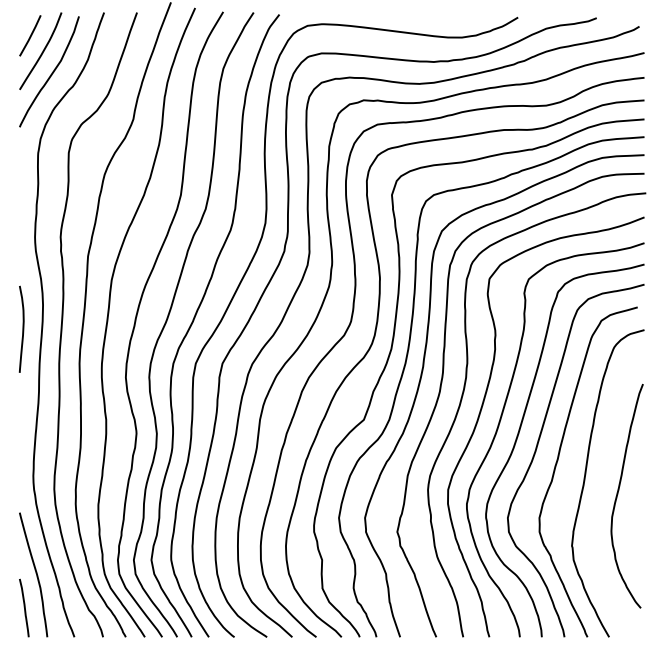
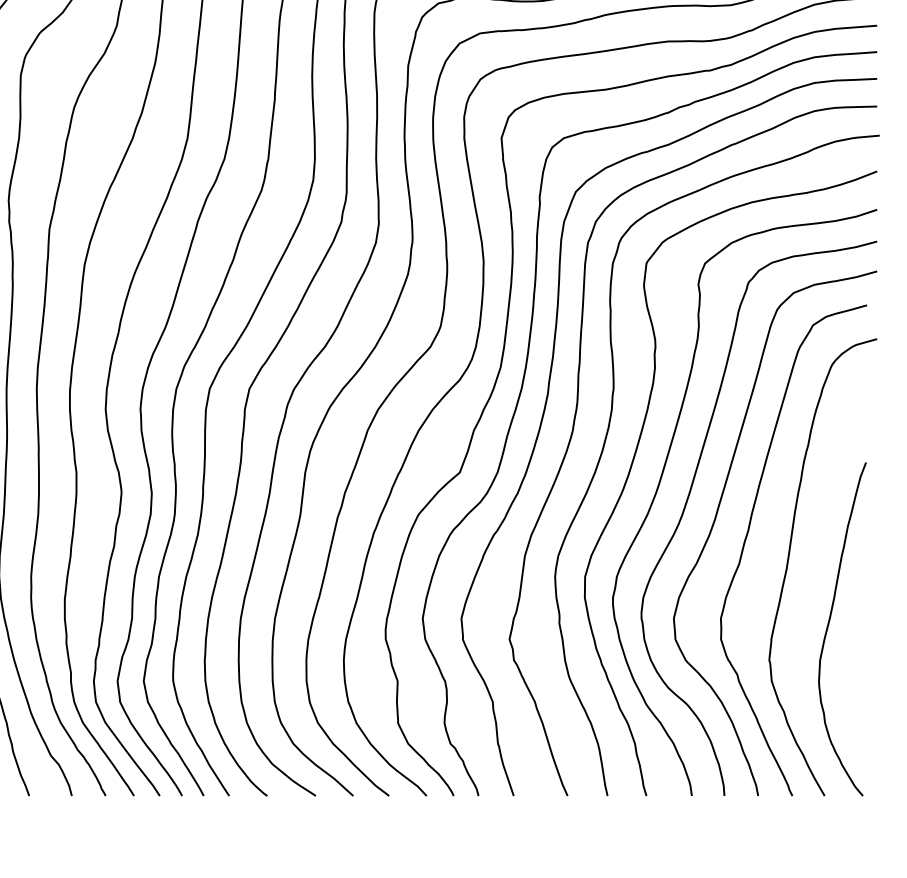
curve: (618, 494) -> (829, 626), moved

